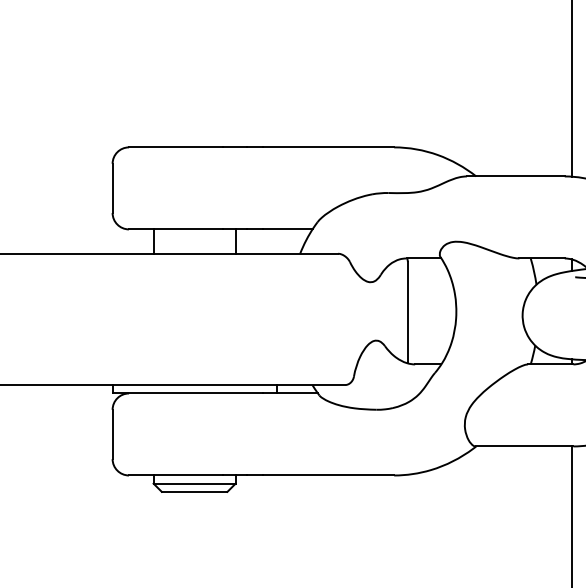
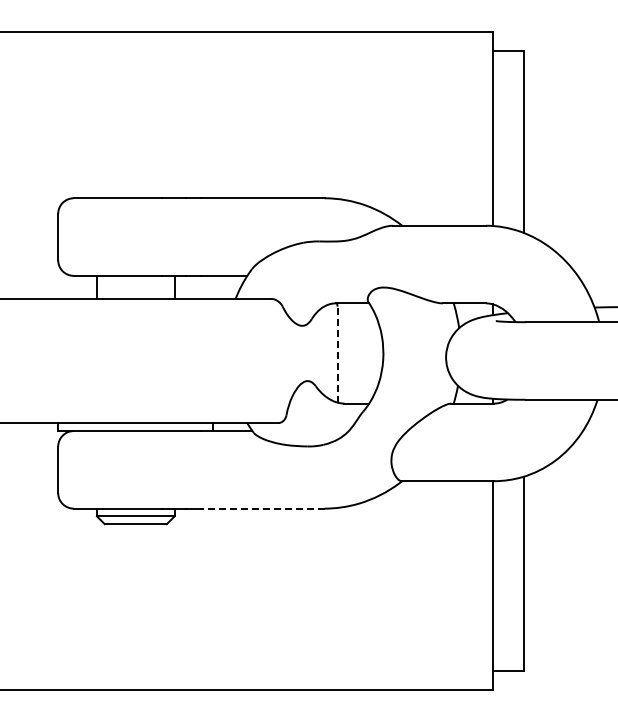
line: (407, 312) -> (337, 354), solid -> dashed
line: (328, 475) -> (262, 508), solid -> dashed

